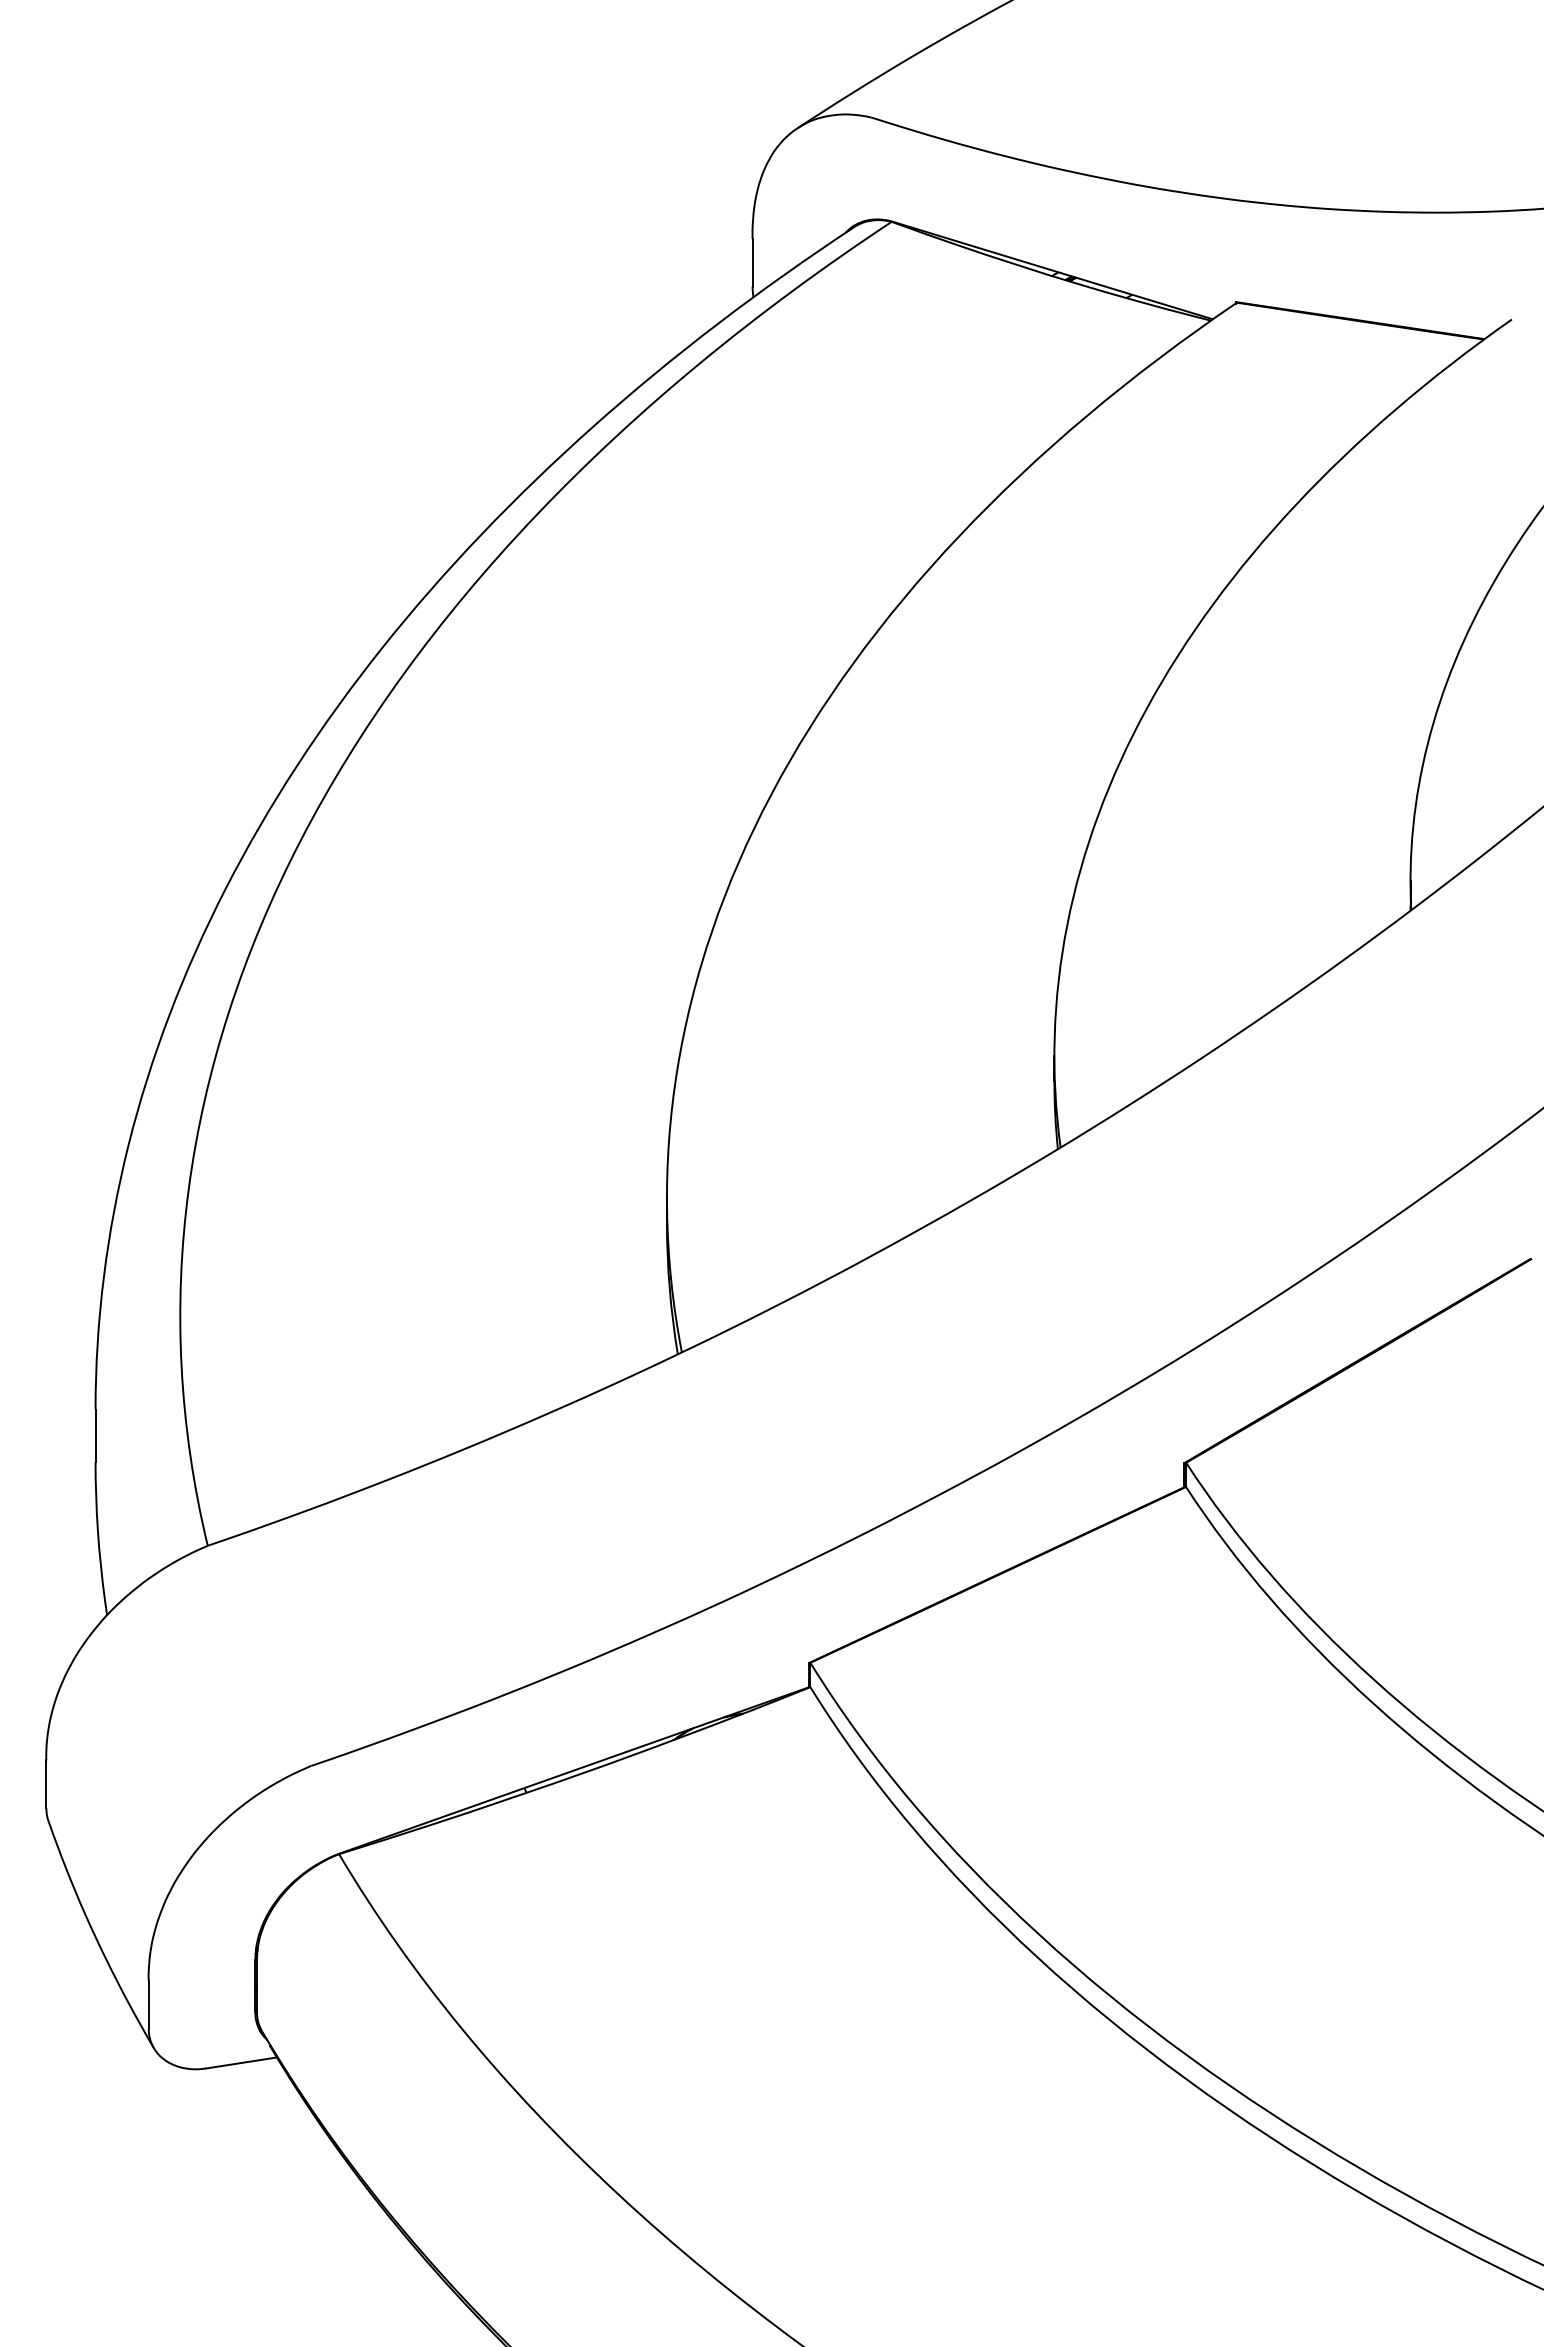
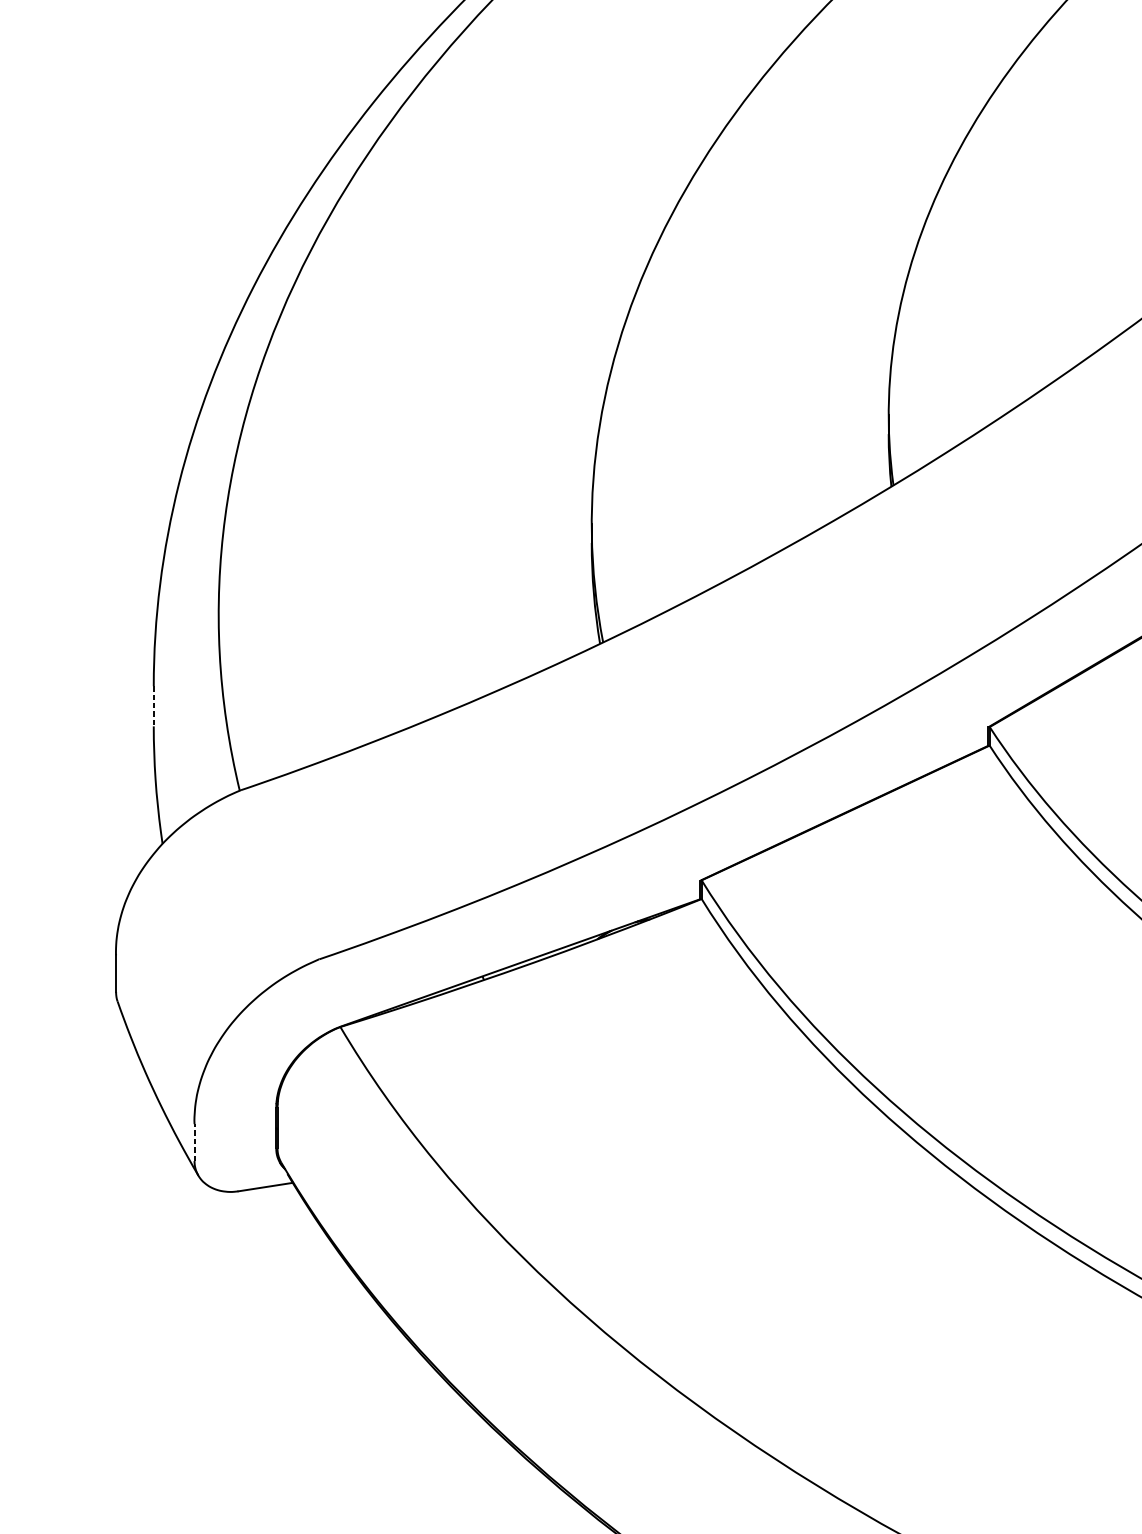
line: (95, 1436) -> (153, 706), solid -> dashed
line: (148, 2004) -> (194, 1142), solid -> dashed

